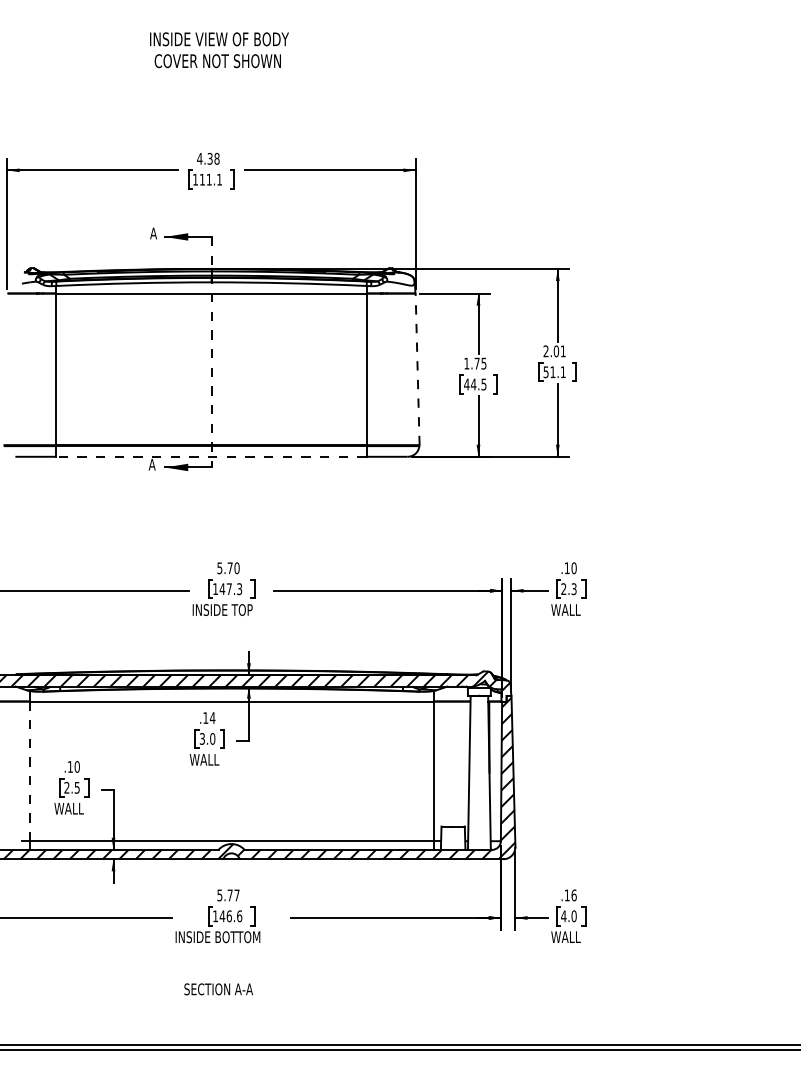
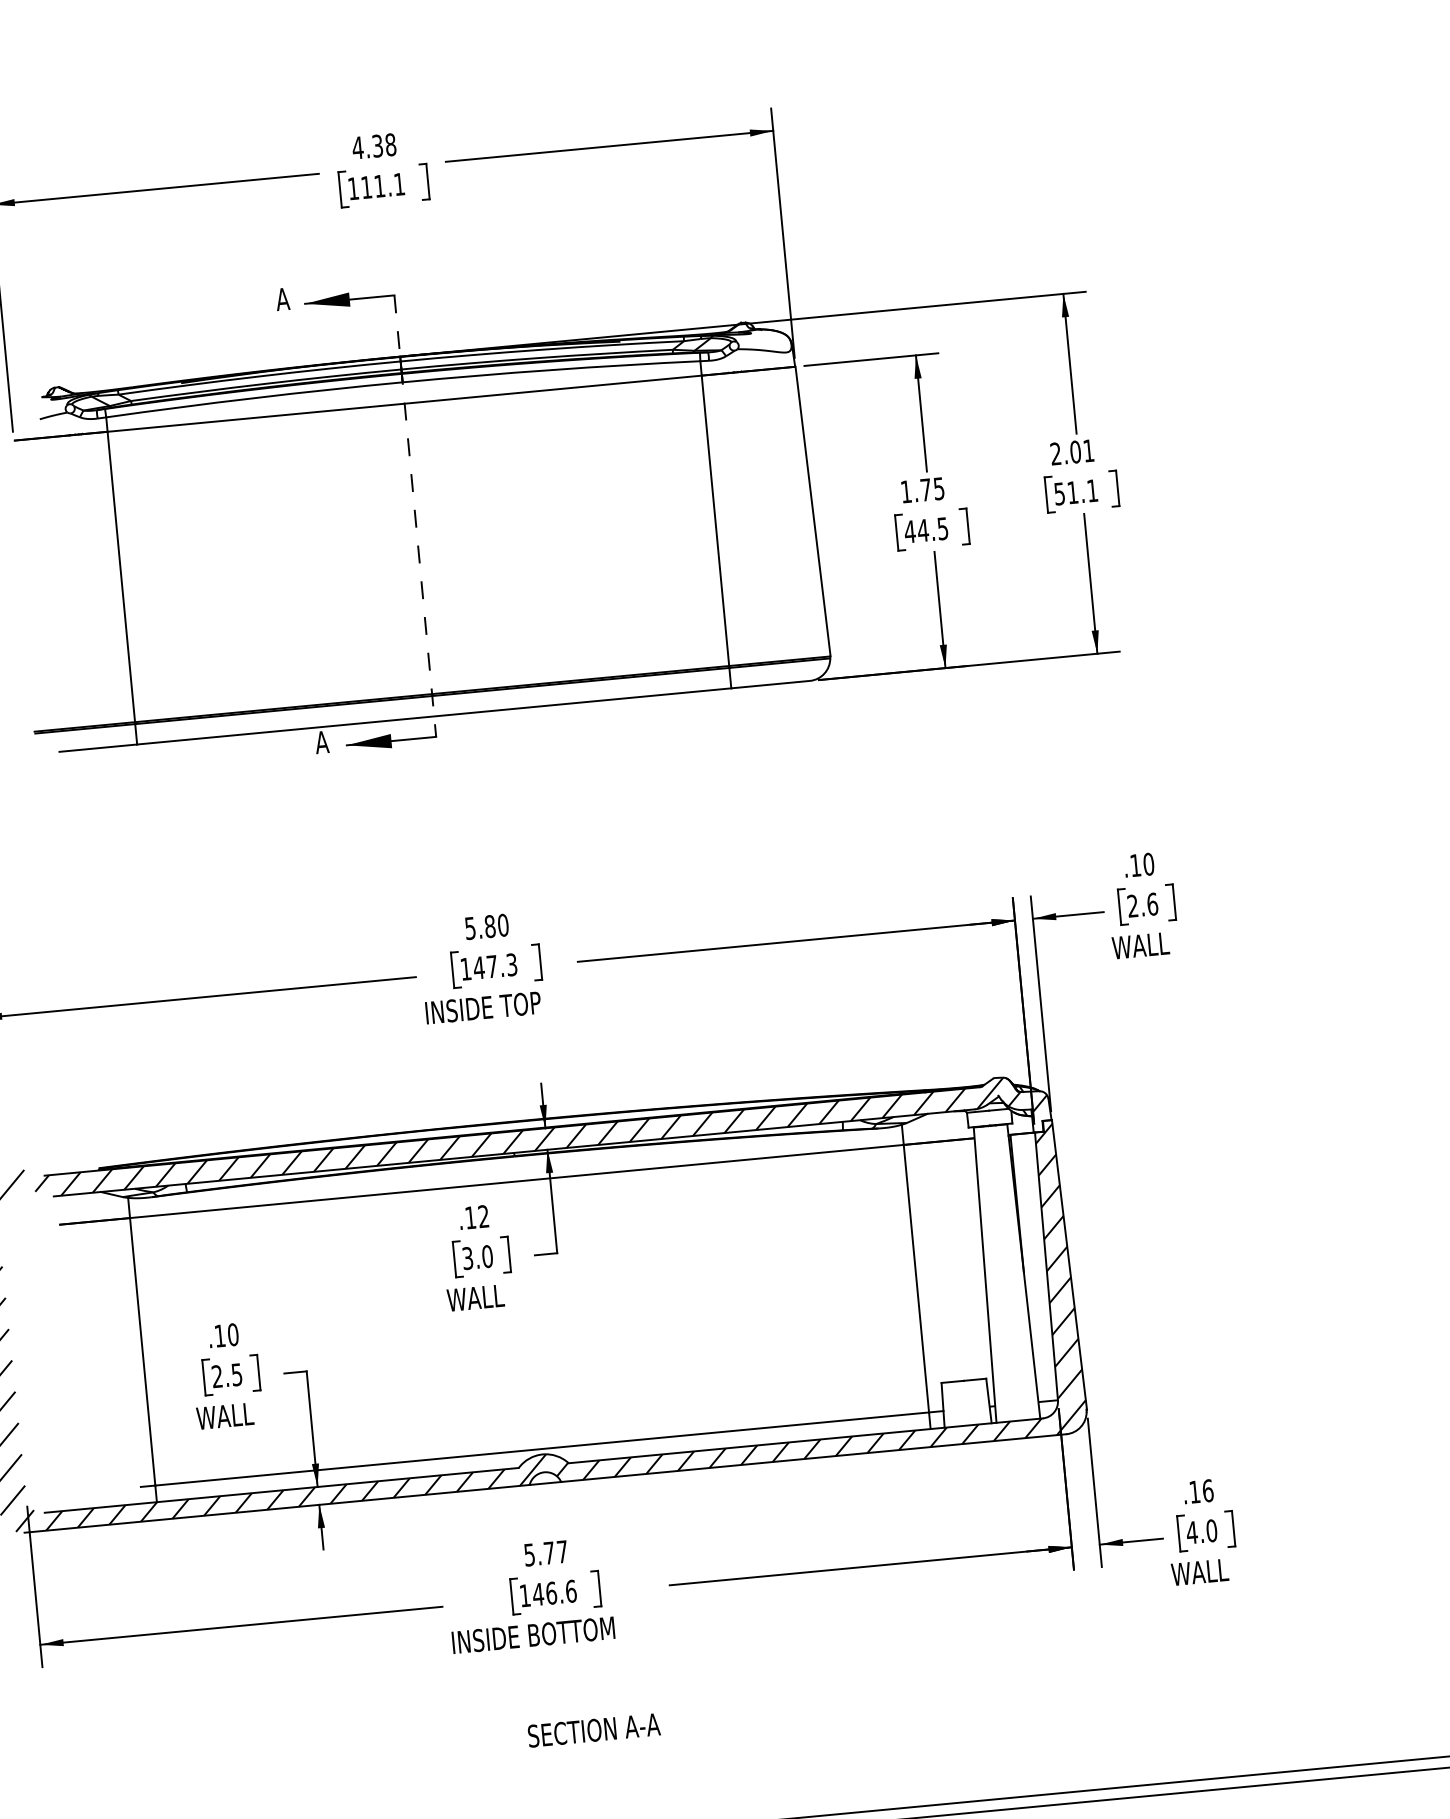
line: (417, 369) -> (812, 511), dashed -> solid
line: (211, 456) -> (434, 715), dashed -> solid
text: (229, 568) -> (488, 927), 5.70 -> 5.80
text: (573, 589) -> (1151, 905), 2.3 -> 2.6
text: (212, 717) -> (483, 1215), .14 -> .12
line: (29, 771) -> (142, 1352), dashed -> solid
text: (218, 989) -> (593, 1730), moved

